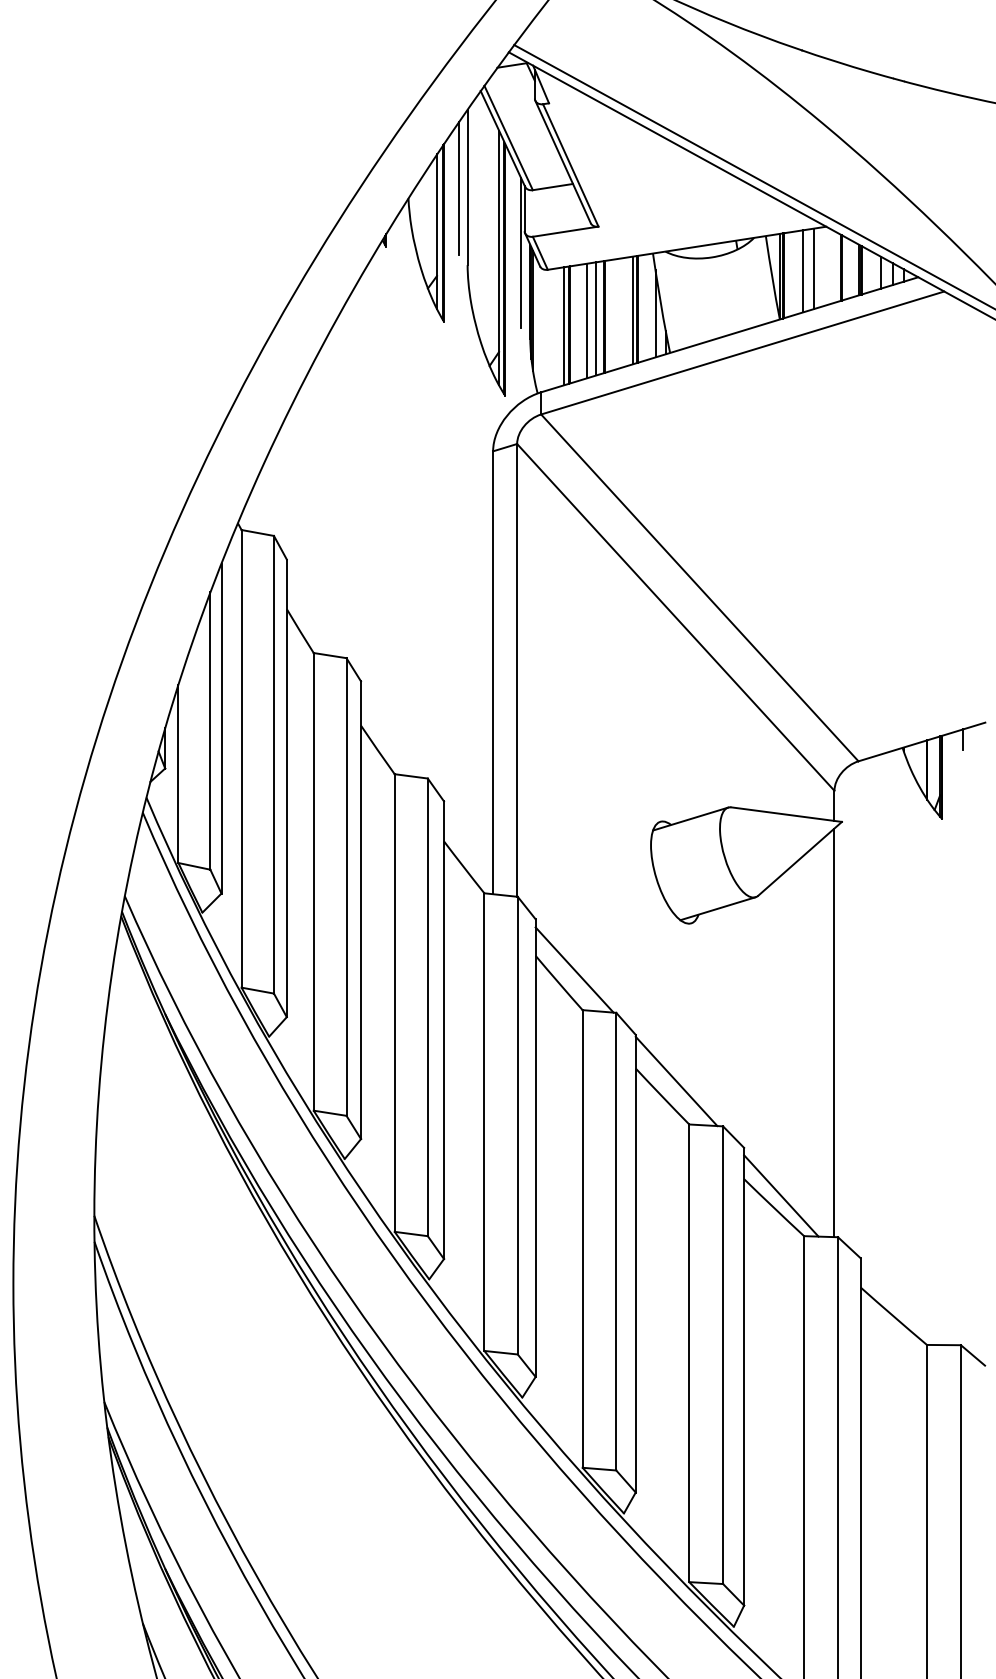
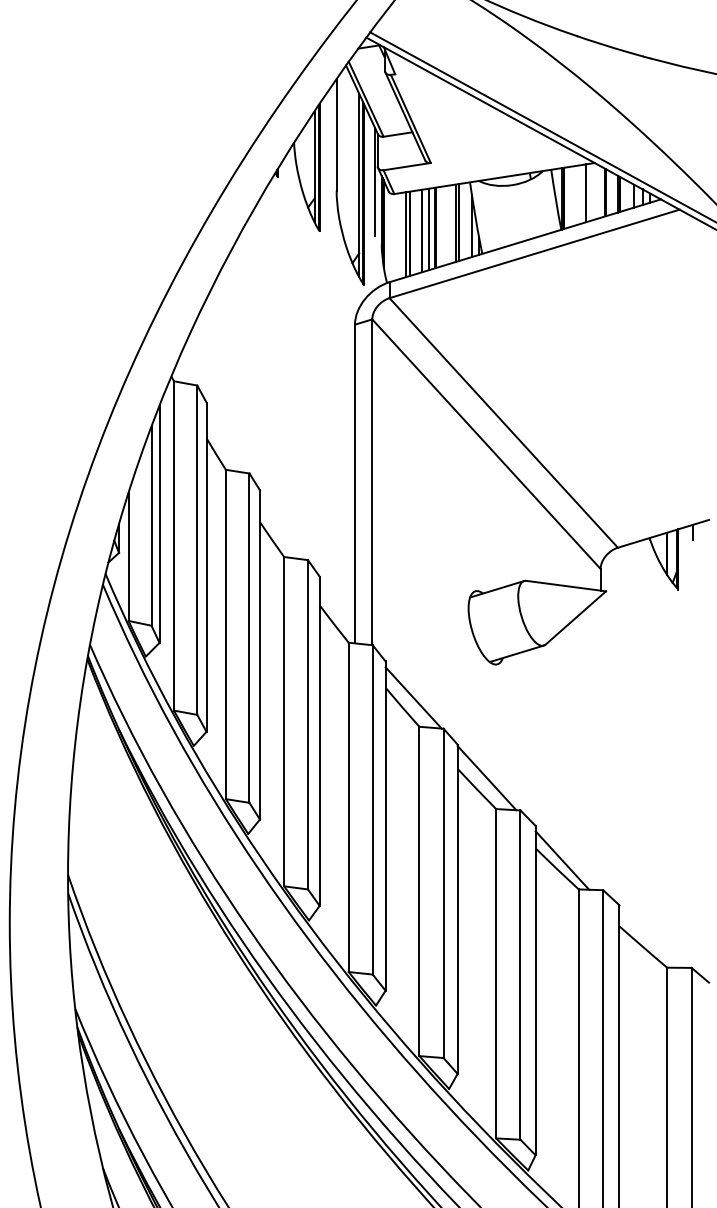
line: (459, 188) -> (330, 135), removed
line: (802, 270) -> (577, 194), removed
line: (834, 1033) -> (600, 743), removed

